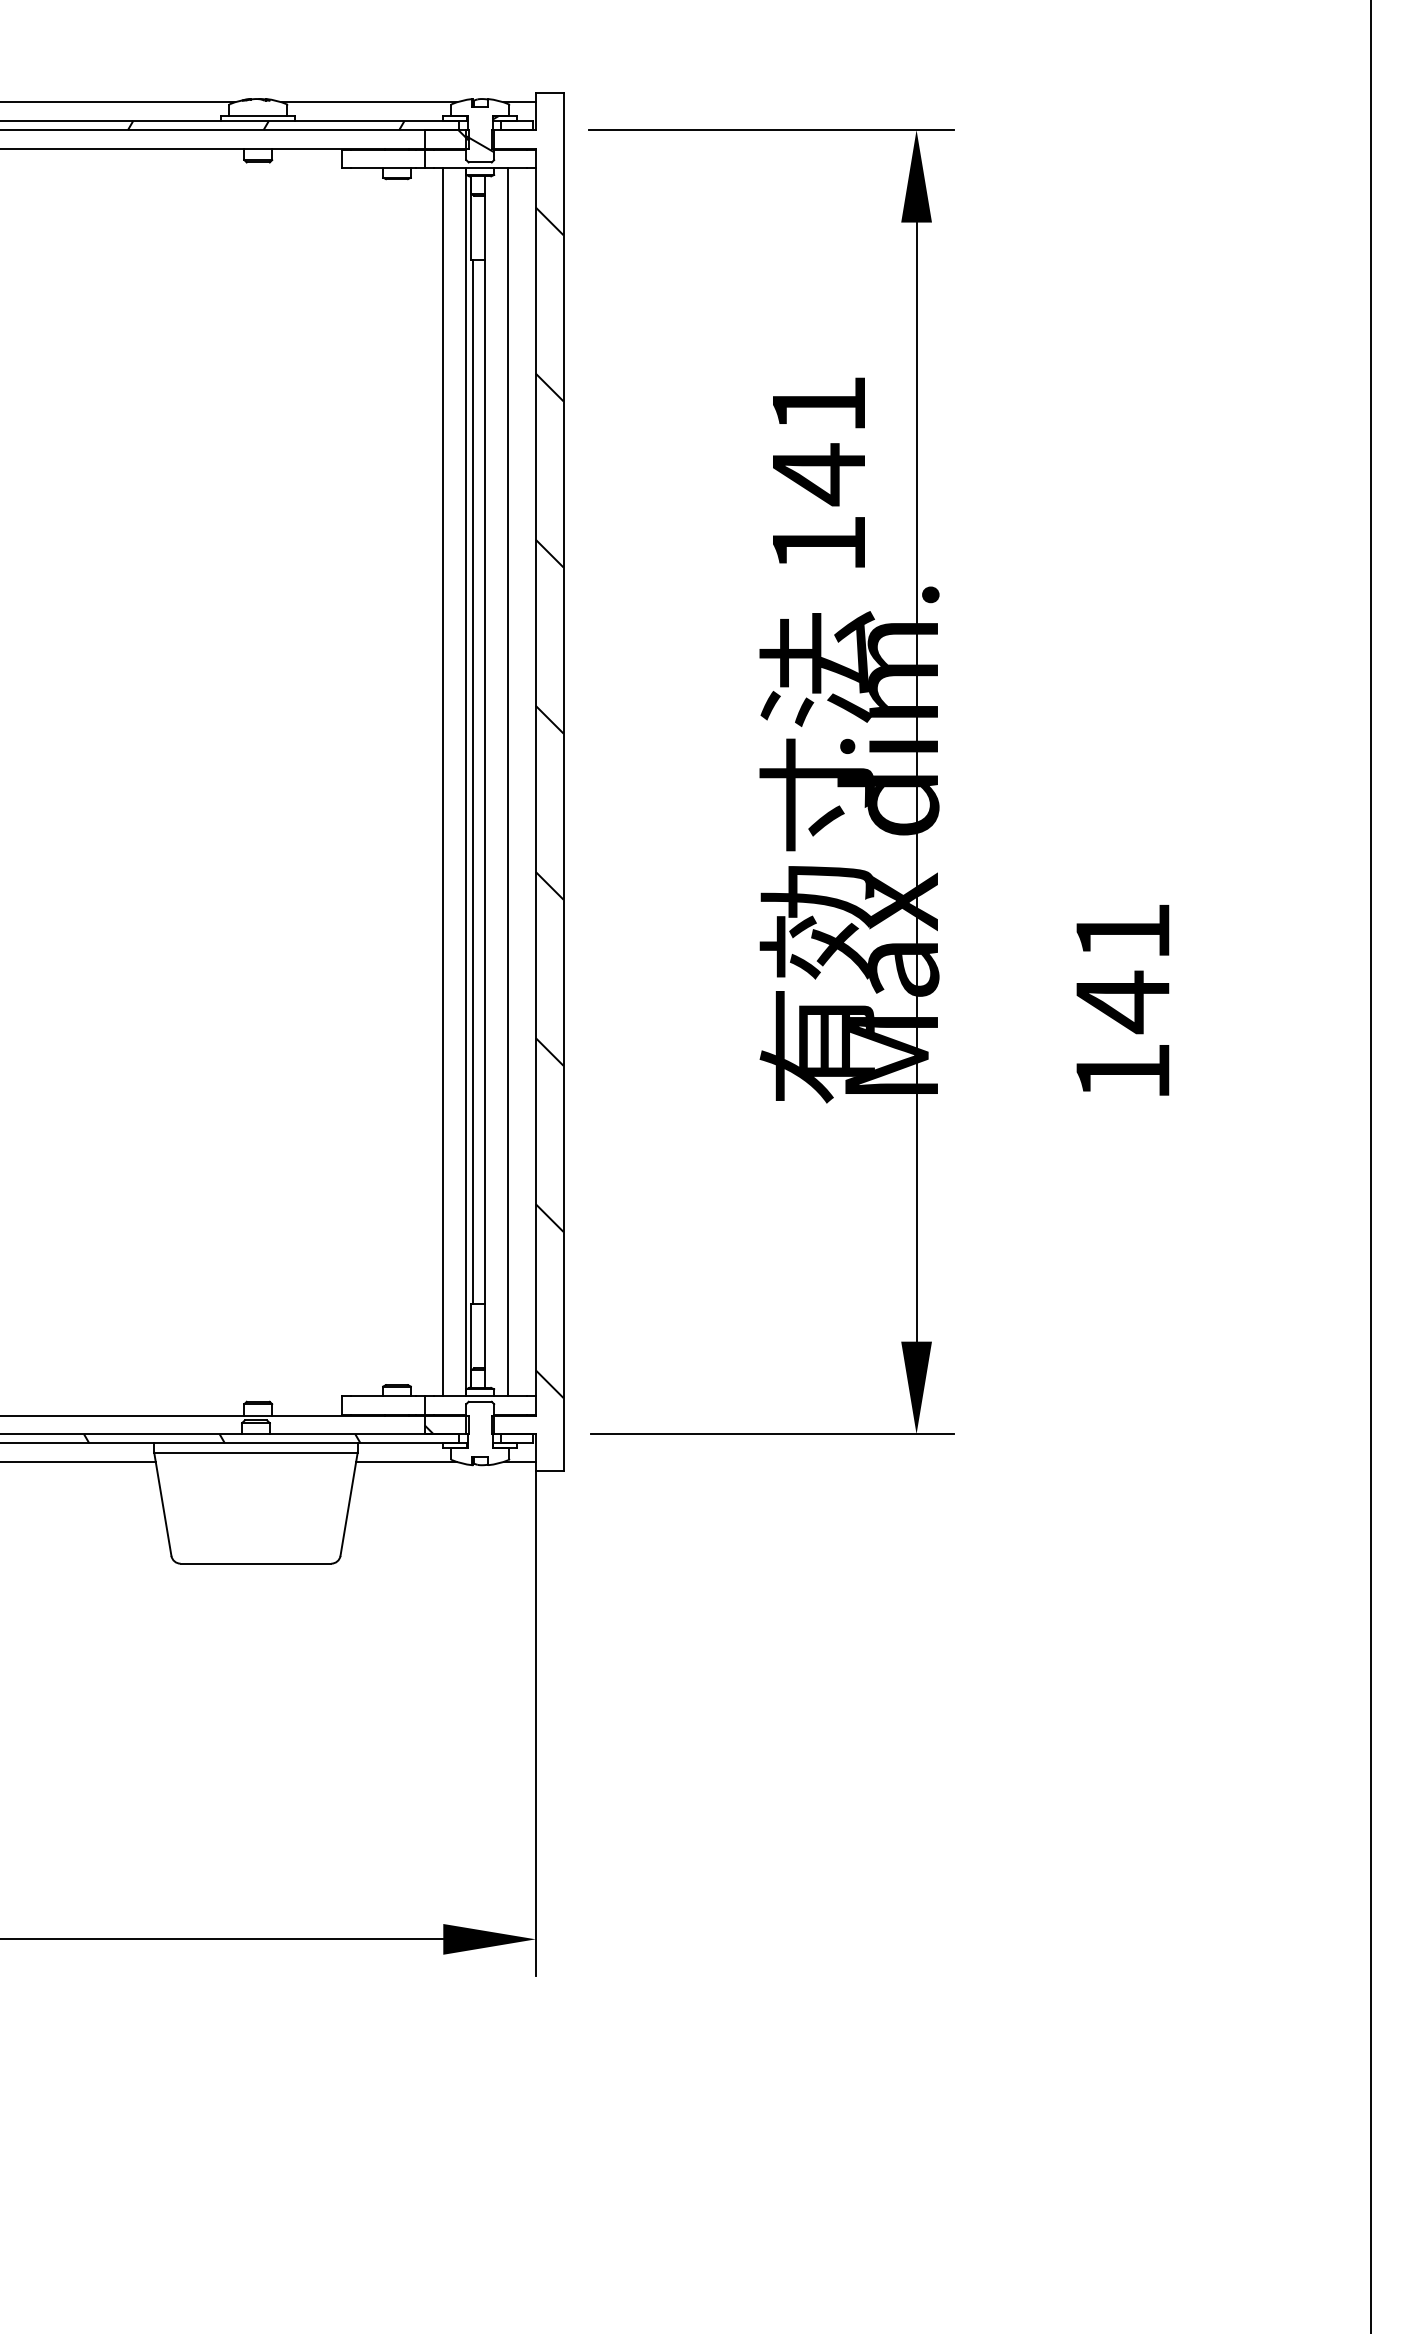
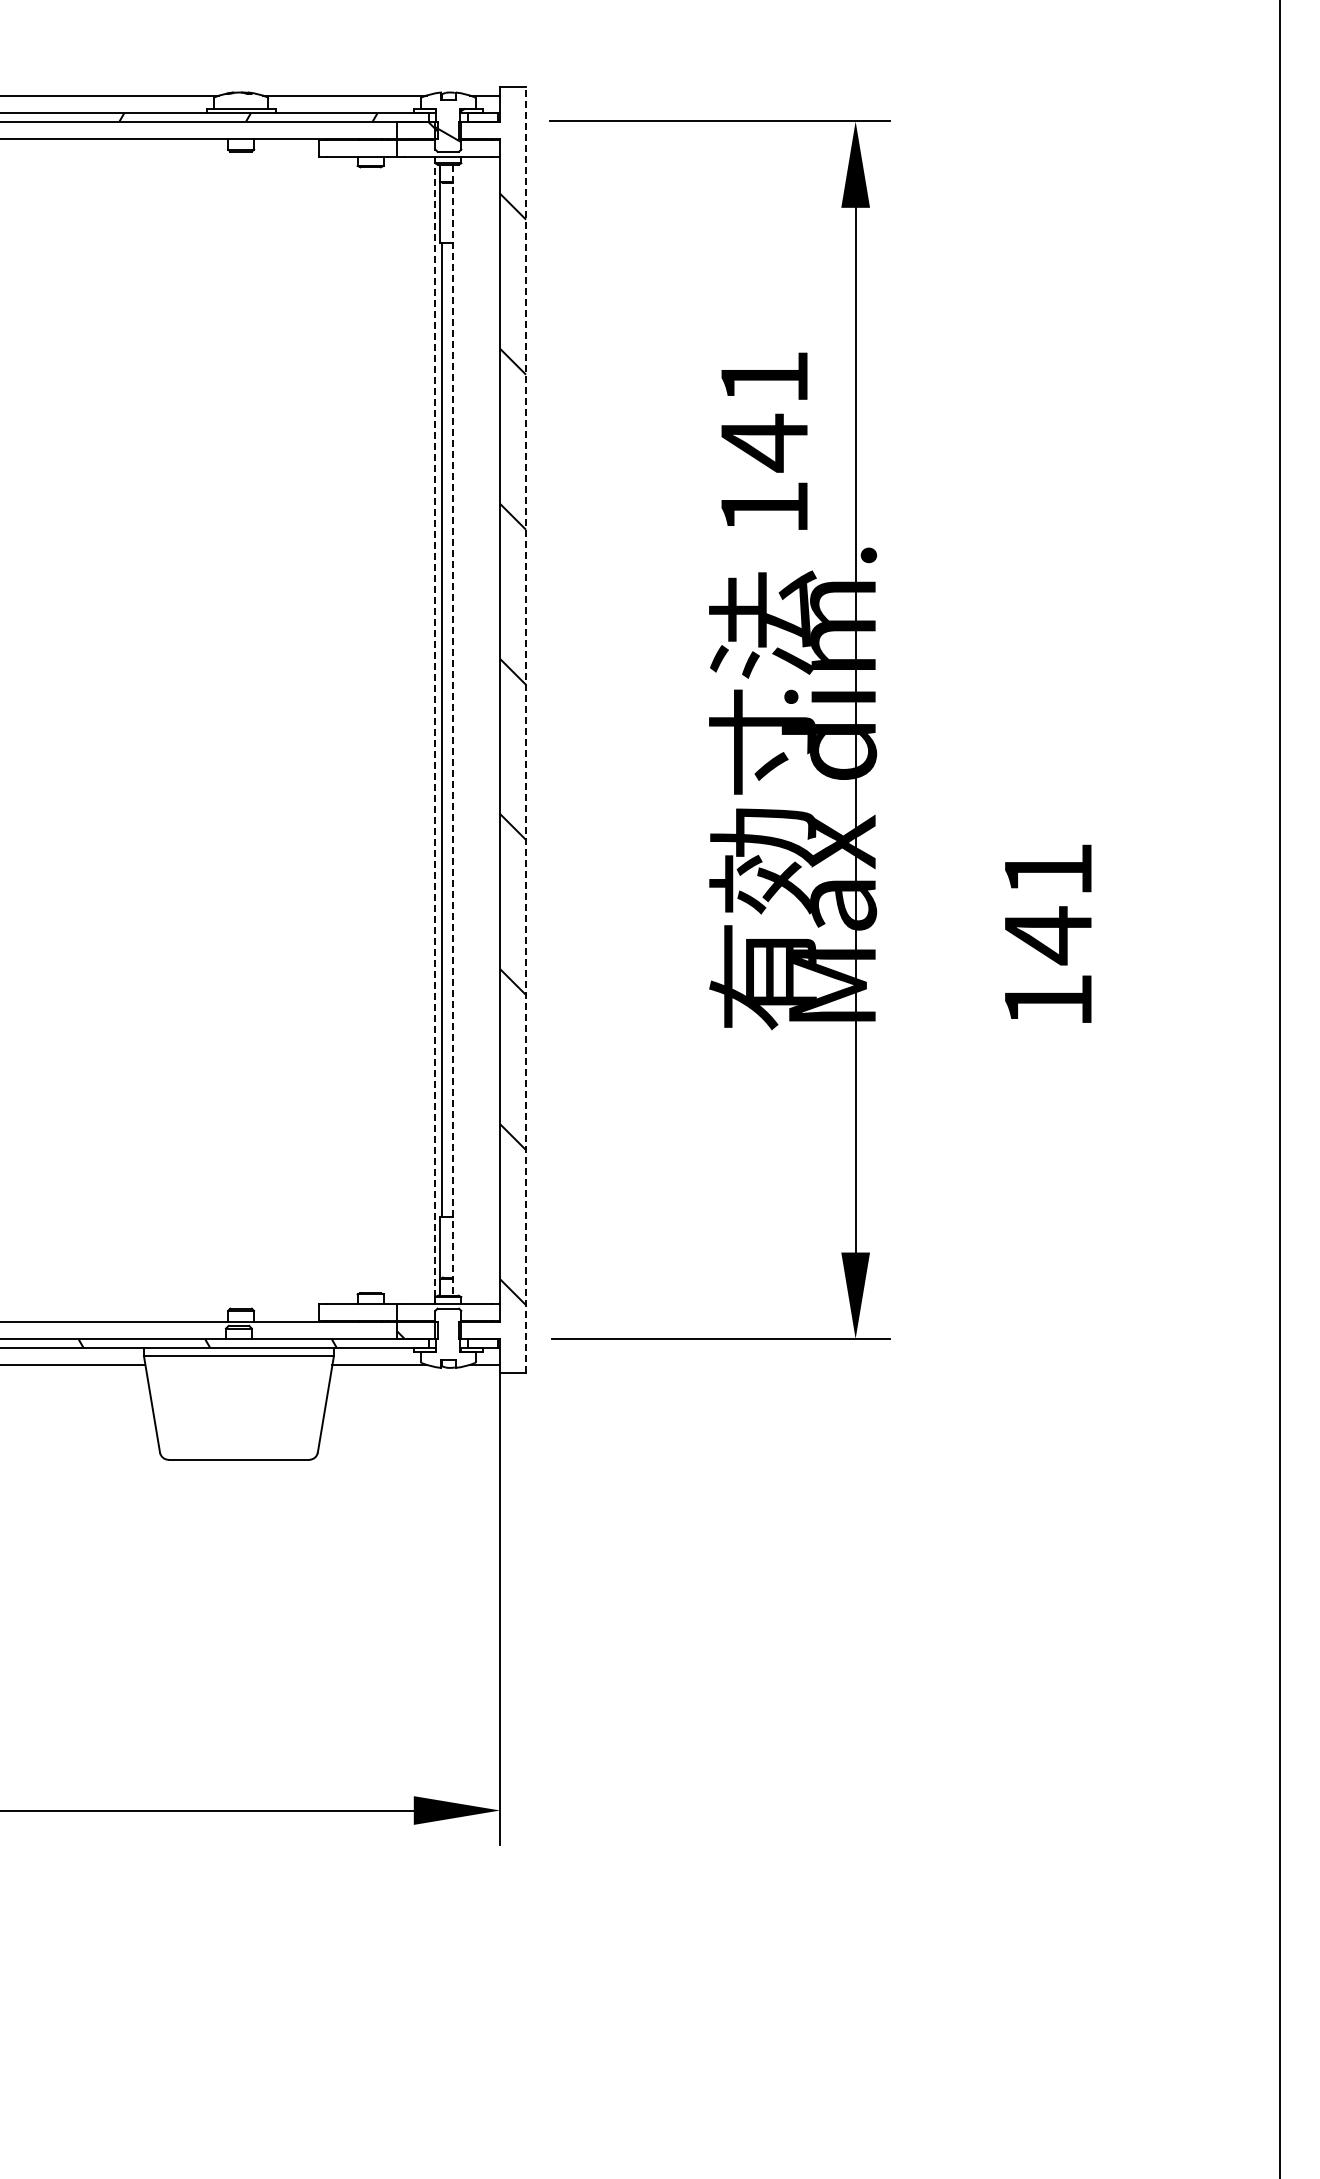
line: (442, 781) -> (413, 729), removed
line: (508, 781) -> (474, 729), removed
line: (563, 781) -> (526, 729), solid -> dashed
line: (465, 782) -> (434, 730), solid -> dashed
line: (485, 782) -> (453, 730), solid -> dashed

